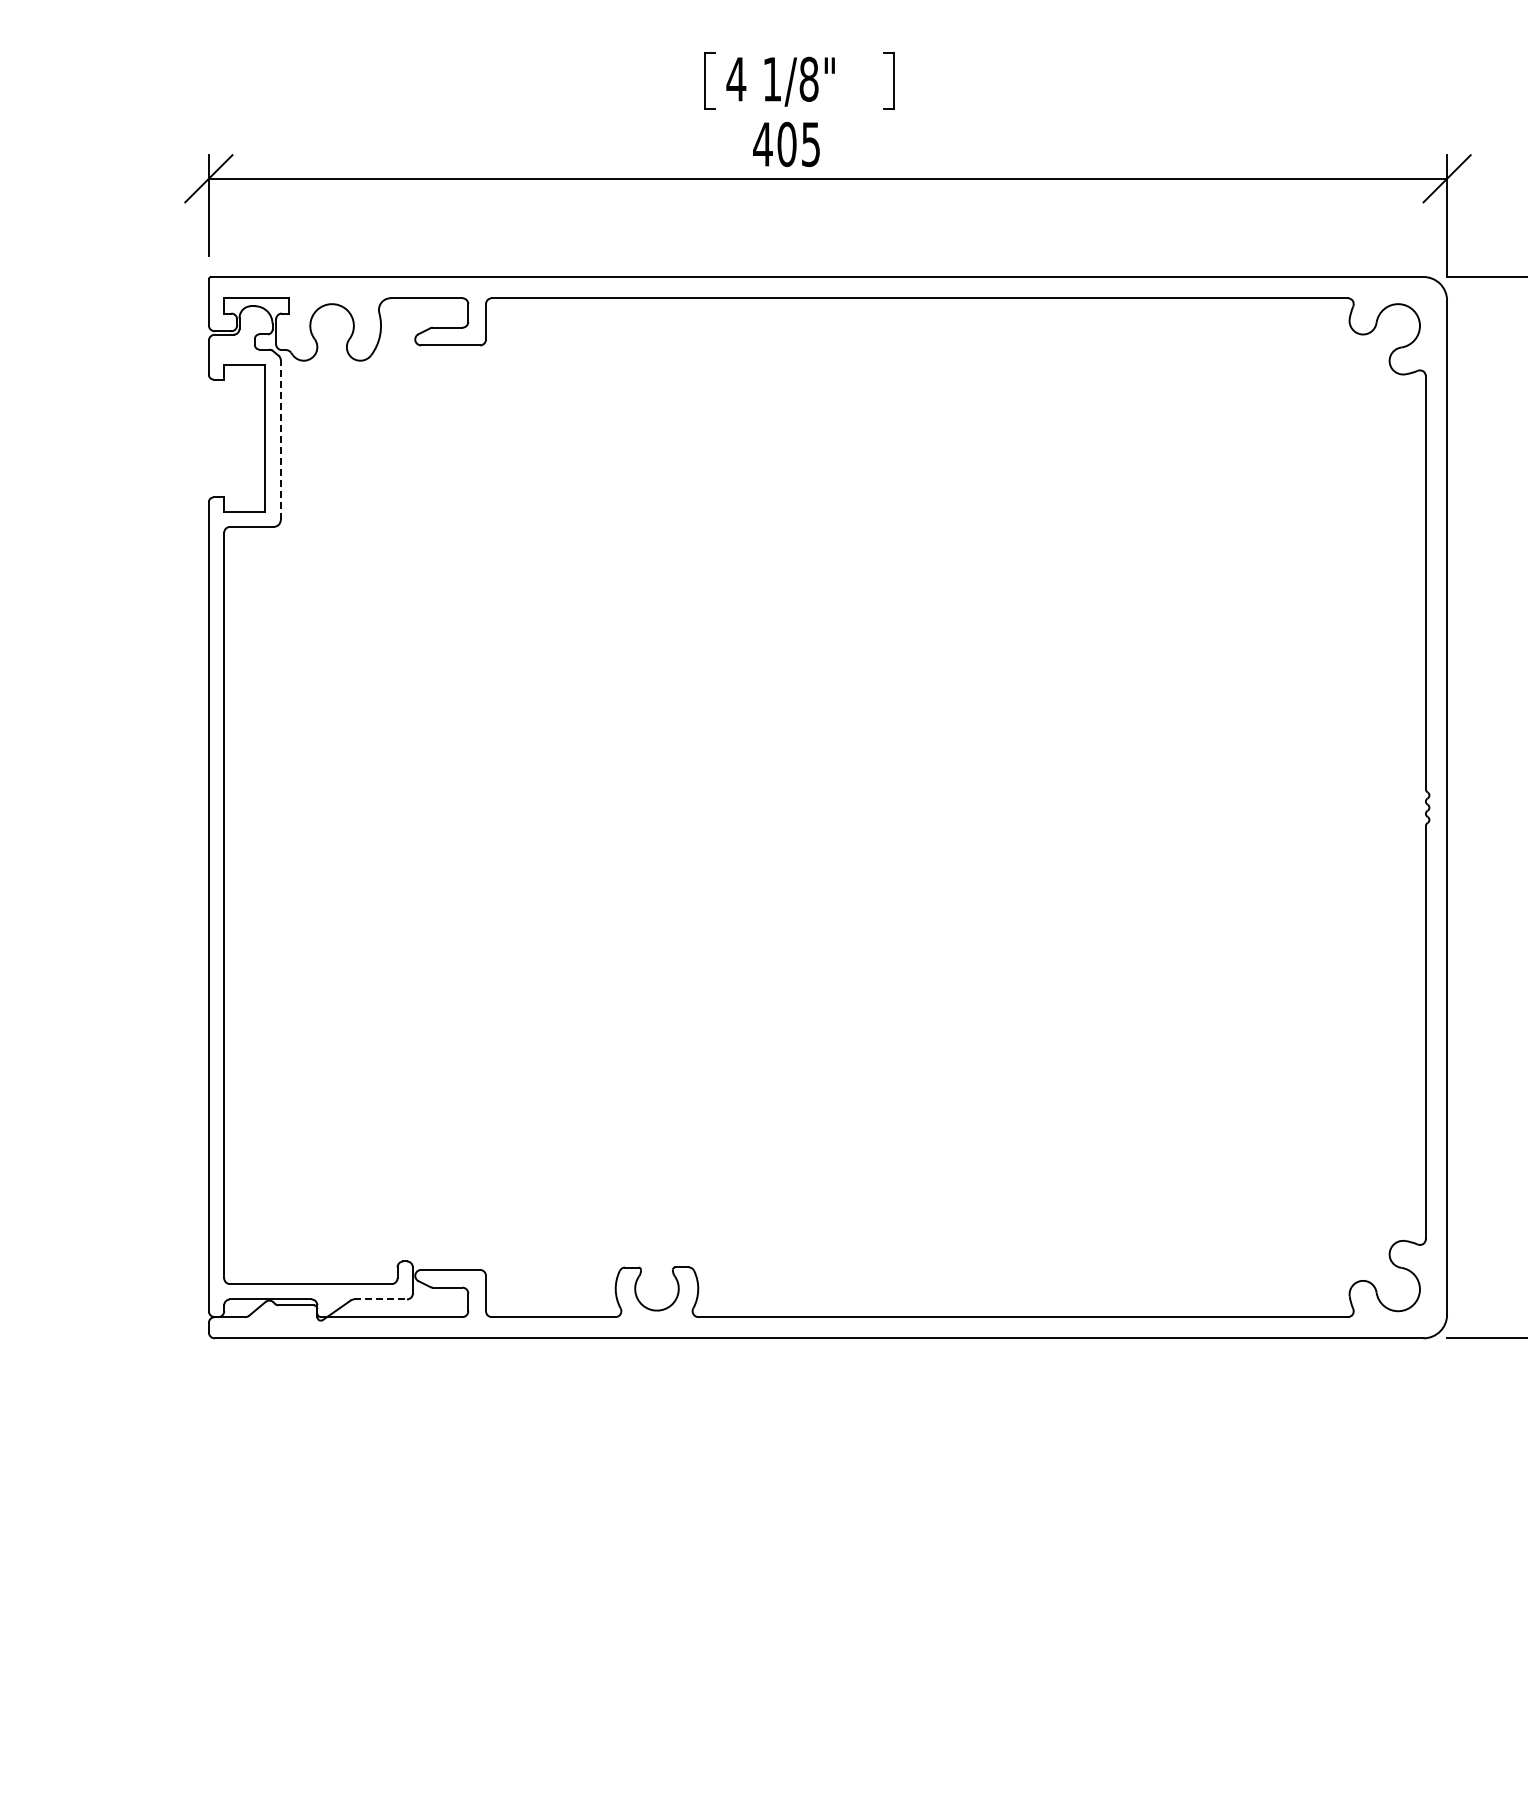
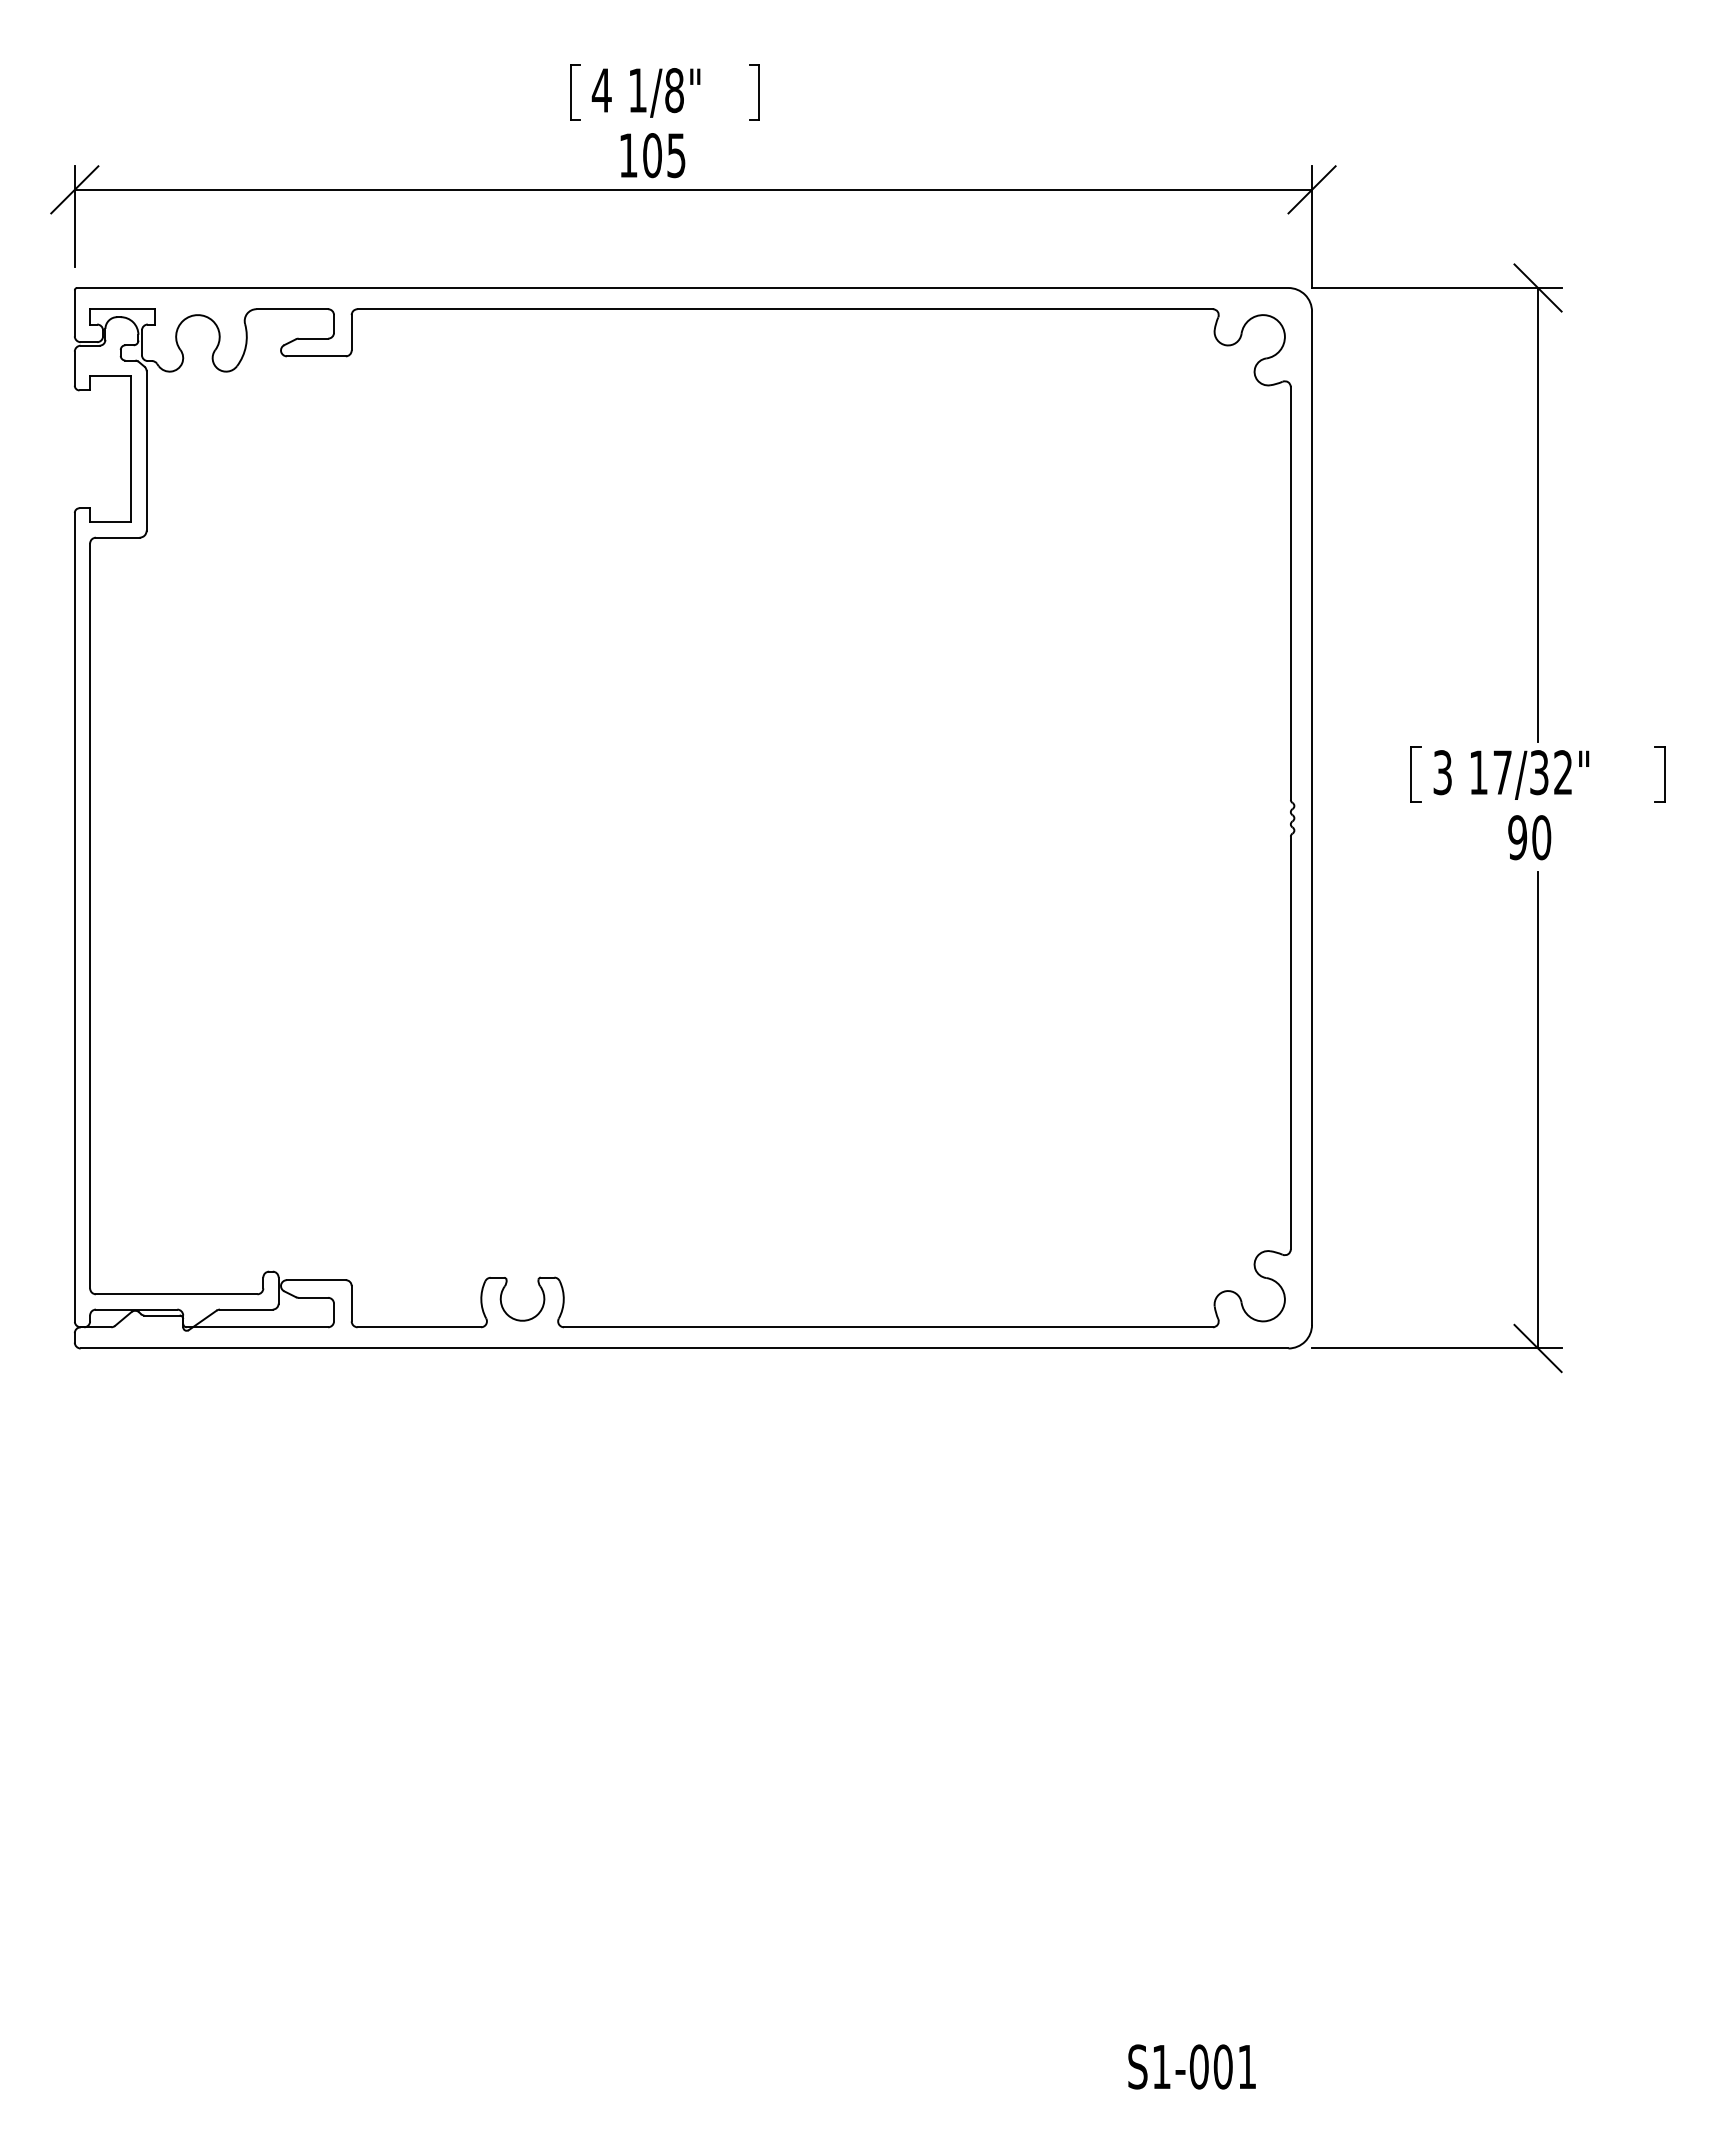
text: (763, 144) -> (628, 155), 405 -> 105
line: (280, 439) -> (146, 450), dashed -> solid
line: (380, 1299) -> (246, 1309), dashed -> solid

